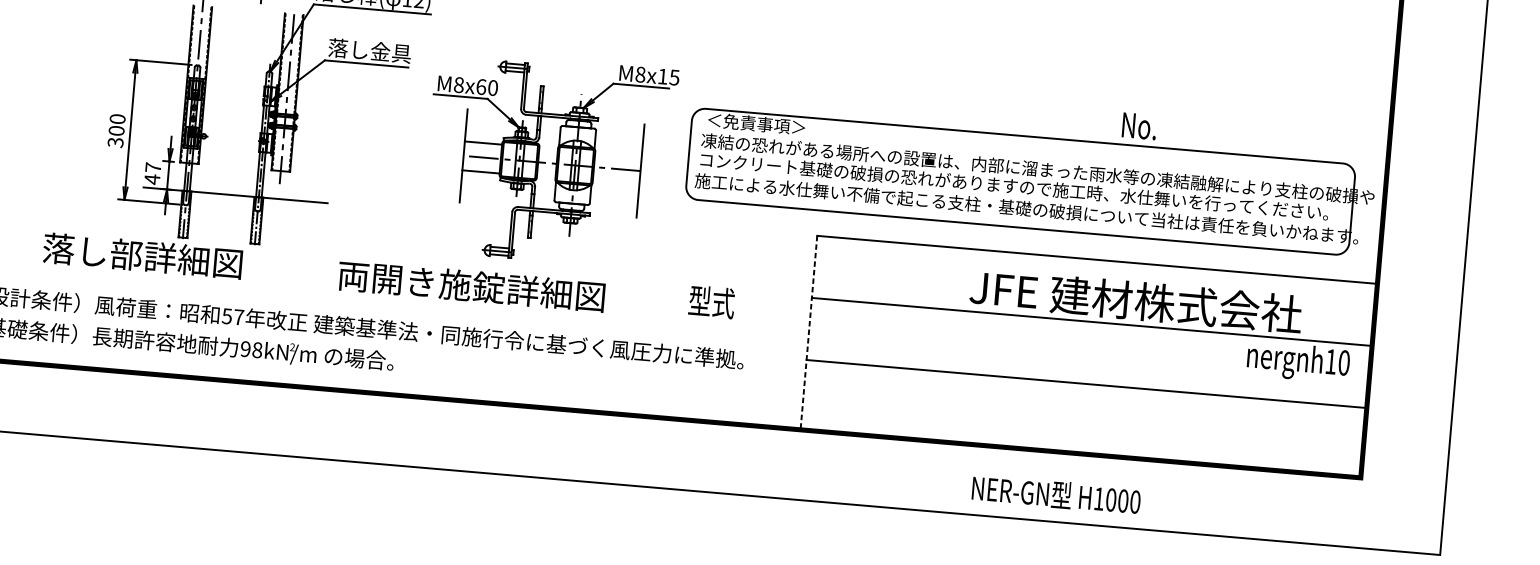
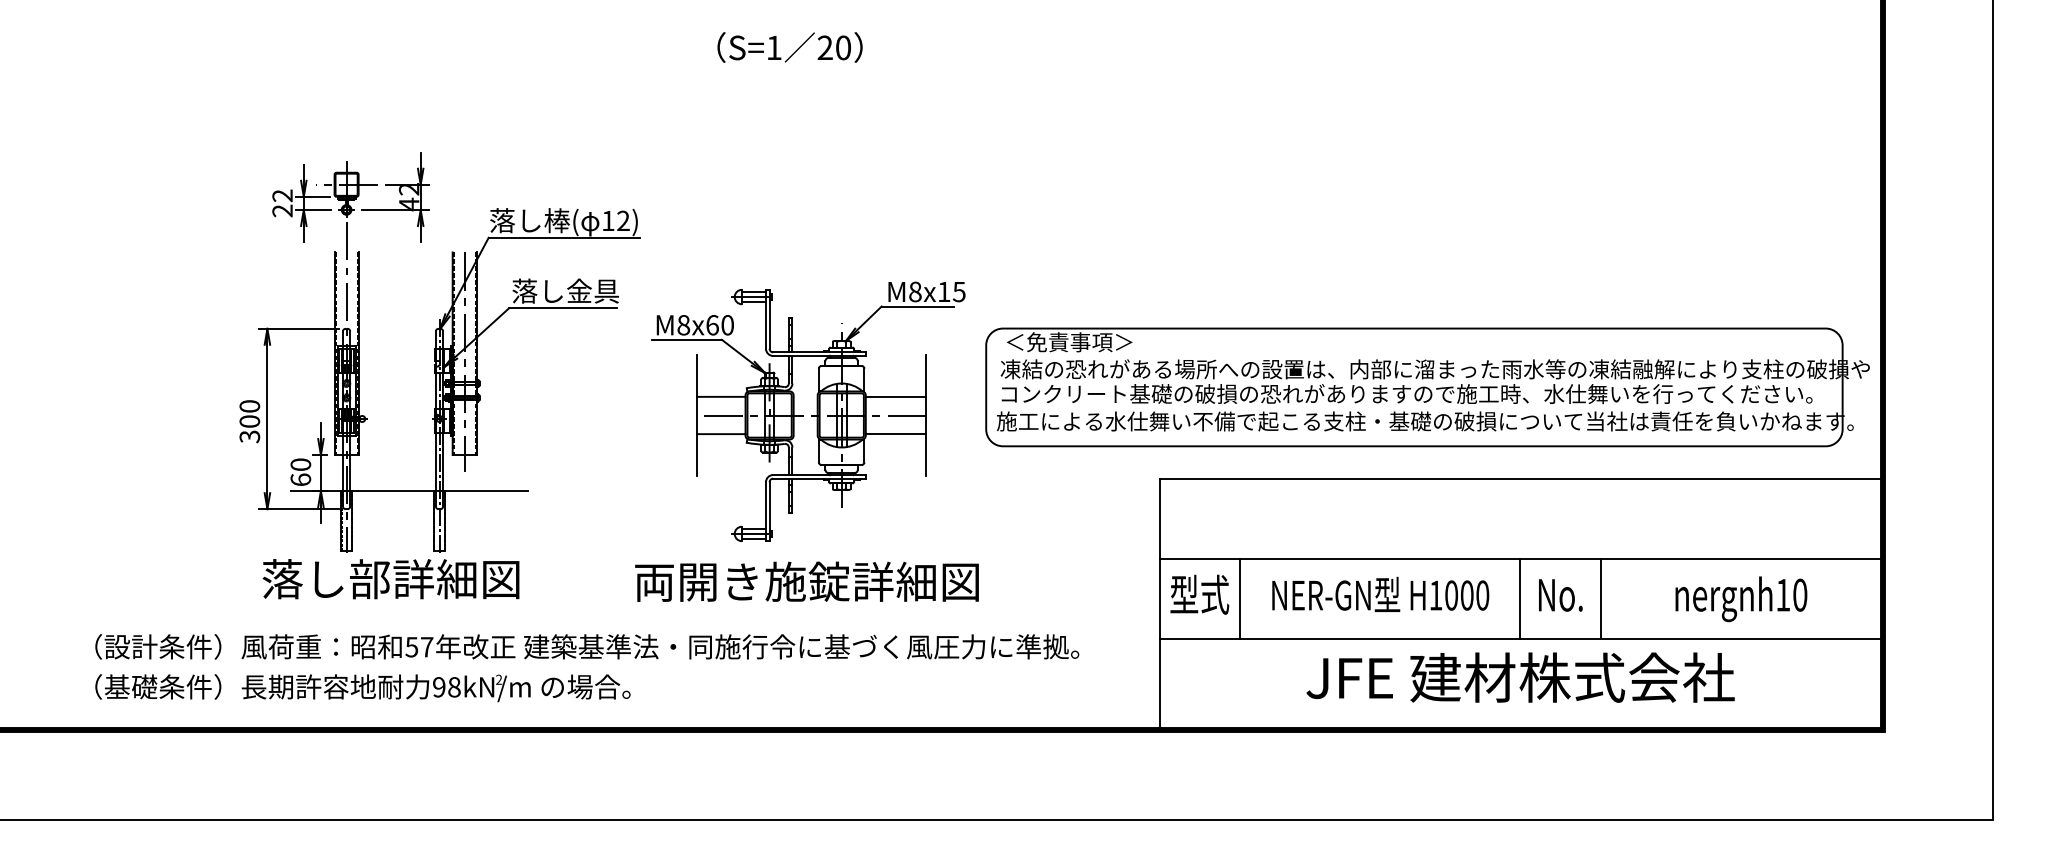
text: (1139, 126) -> (1560, 595), moved
line: (618, 154) -> (895, 396), added
text: (152, 173) -> (300, 472), 47 -> 60
line: (615, 183) -> (895, 434), added
text: (142, 256) -> (390, 579), moved
text: (471, 286) -> (806, 581), moved
text: (1136, 300) -> (1520, 677), moved
text: (711, 301) -> (1199, 594), moved
line: (808, 332) -> (1159, 603), dashed -> solid
line: (871, 334) -> (1239, 599), added
line: (1088, 352) -> (1520, 599), added
line: (1150, 358) -> (1600, 599), added
text: (1298, 362) -> (1741, 599), moved
text: (1056, 493) -> (1380, 593), moved

